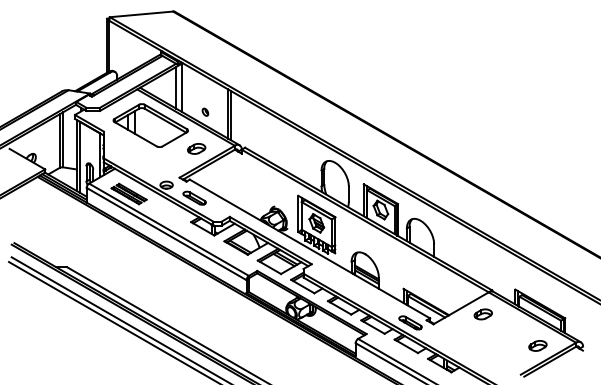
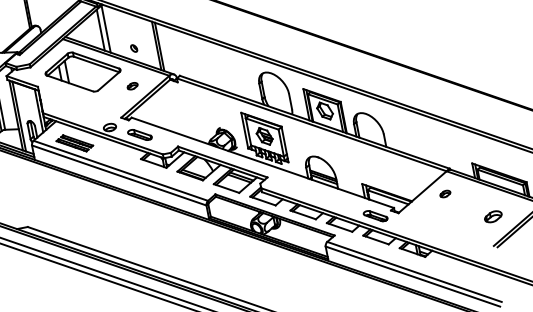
part: (196, 148) -> (132, 85), size x0.6
part: (482, 314) -> (444, 194), size x0.6
part: (537, 345) -> (492, 216), moved

